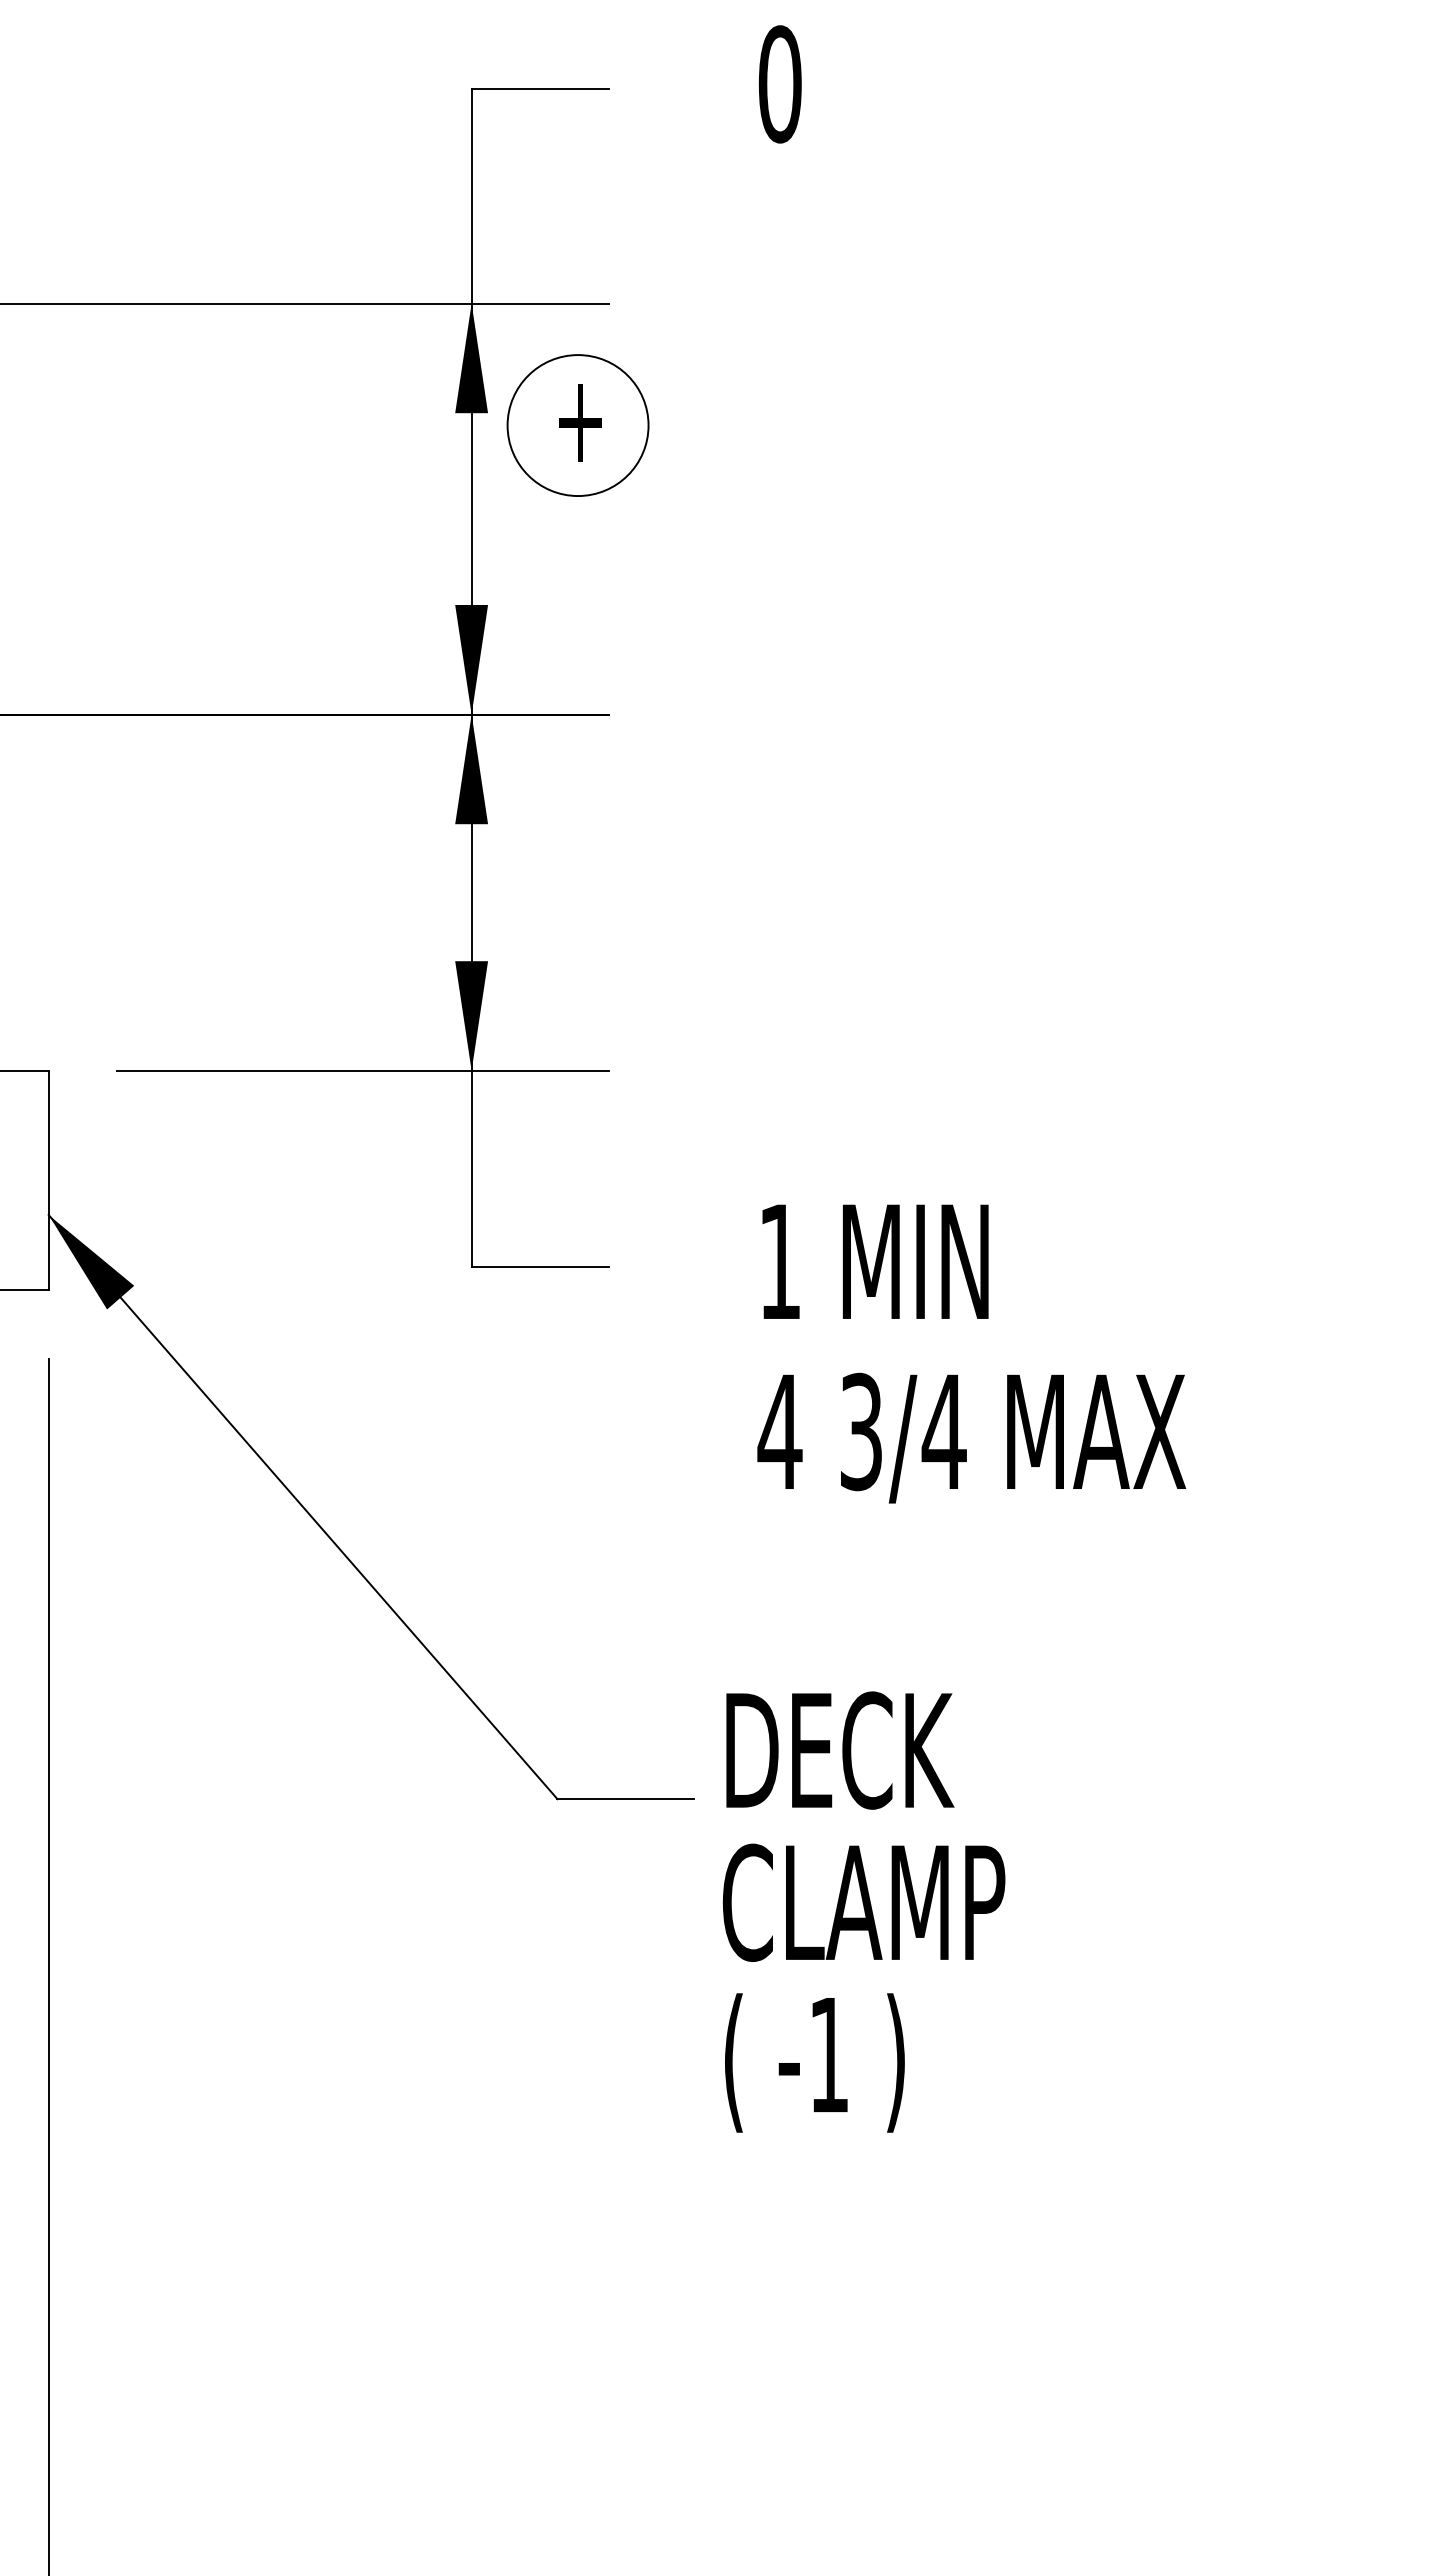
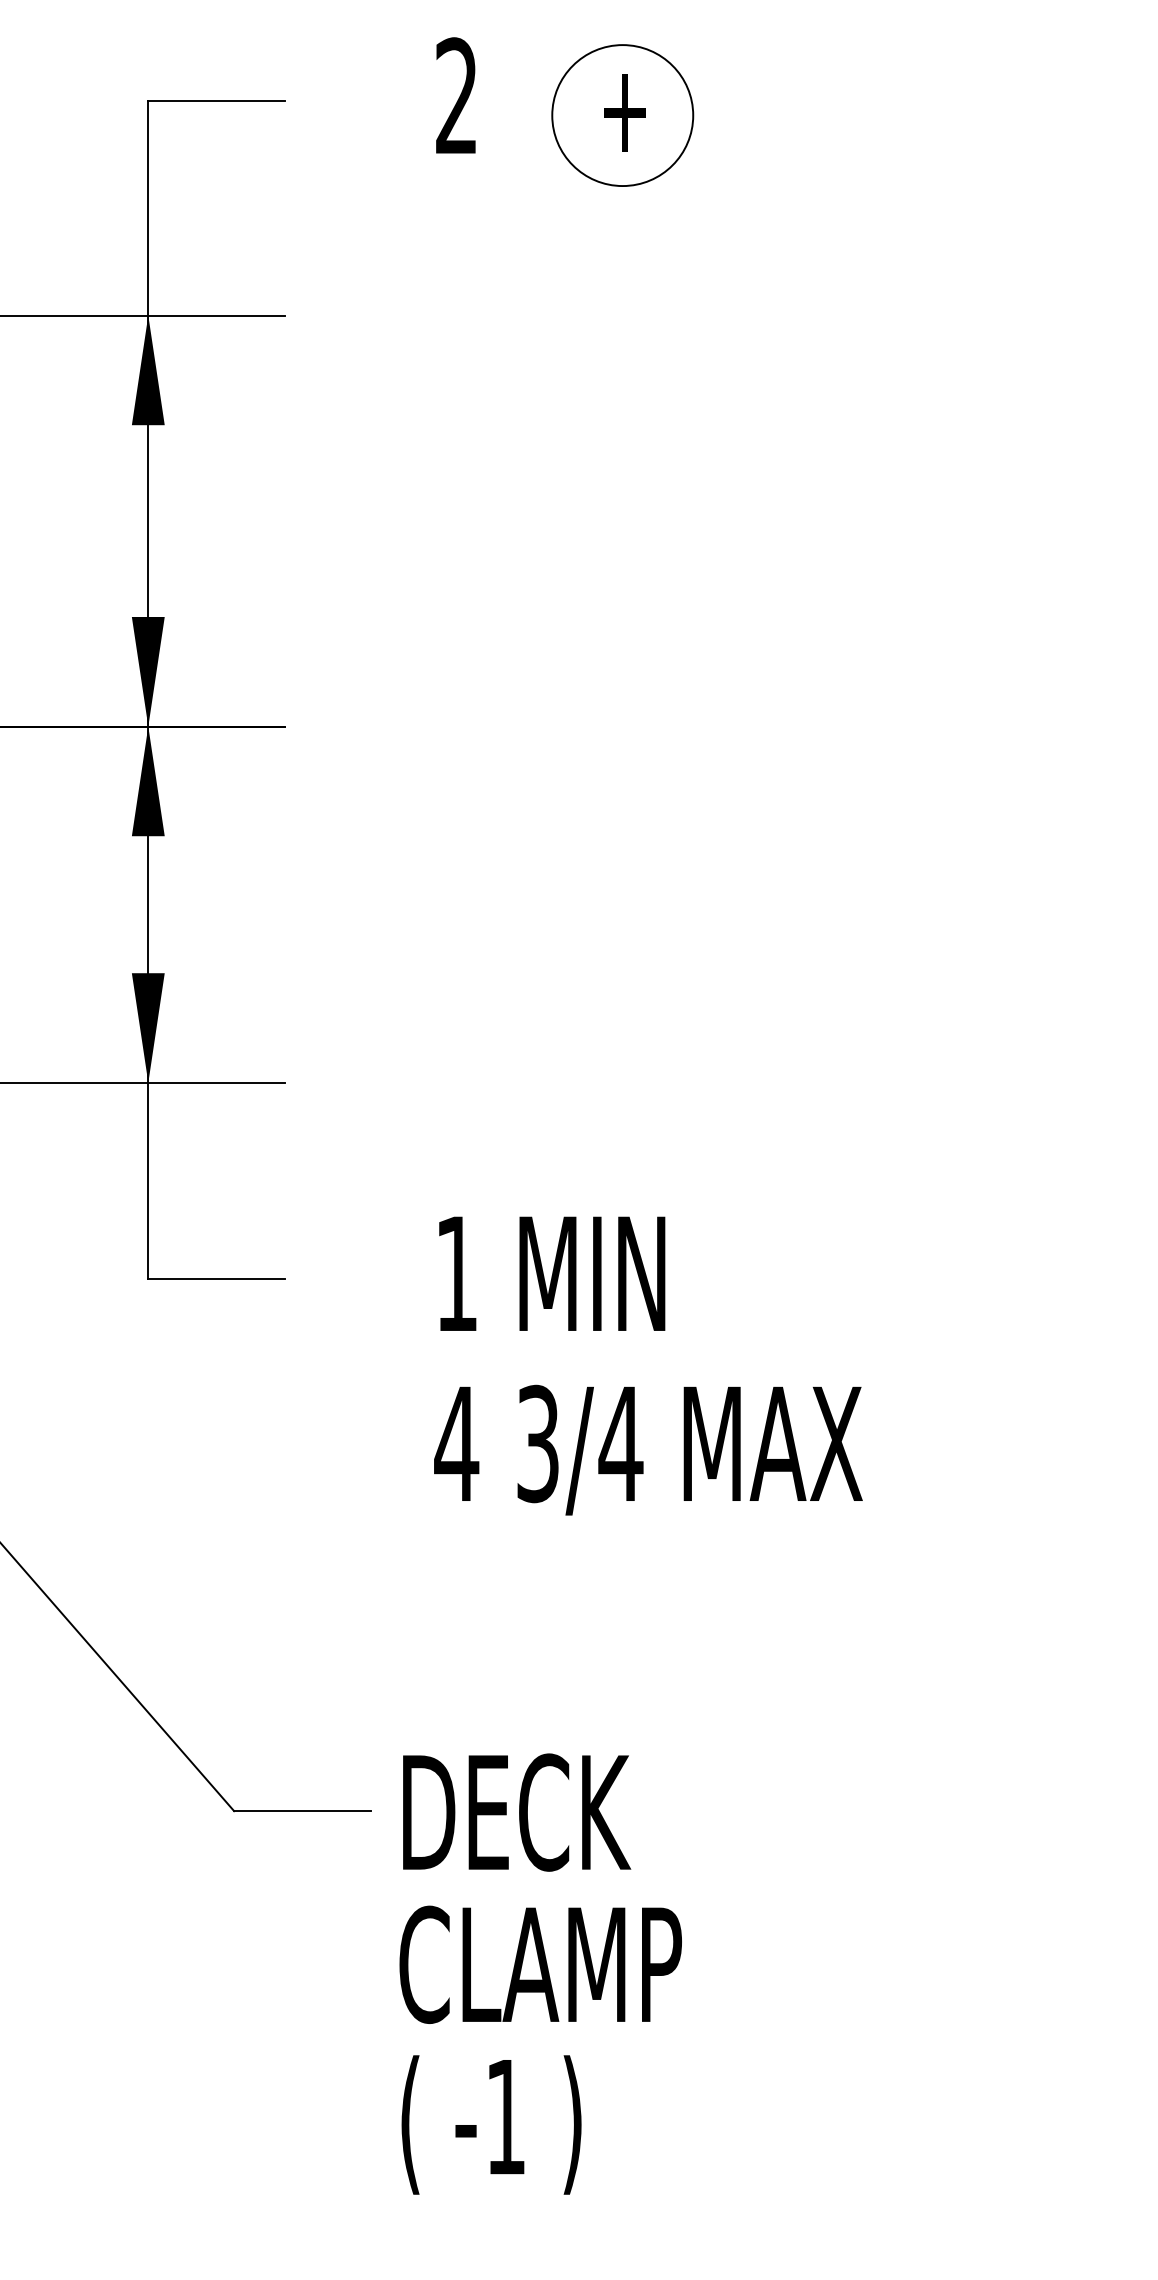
text: (779, 84) -> (456, 96), 0 -> 2
part: (577, 425) -> (622, 115), moved
text: (863, 1911) -> (540, 1973), moved

